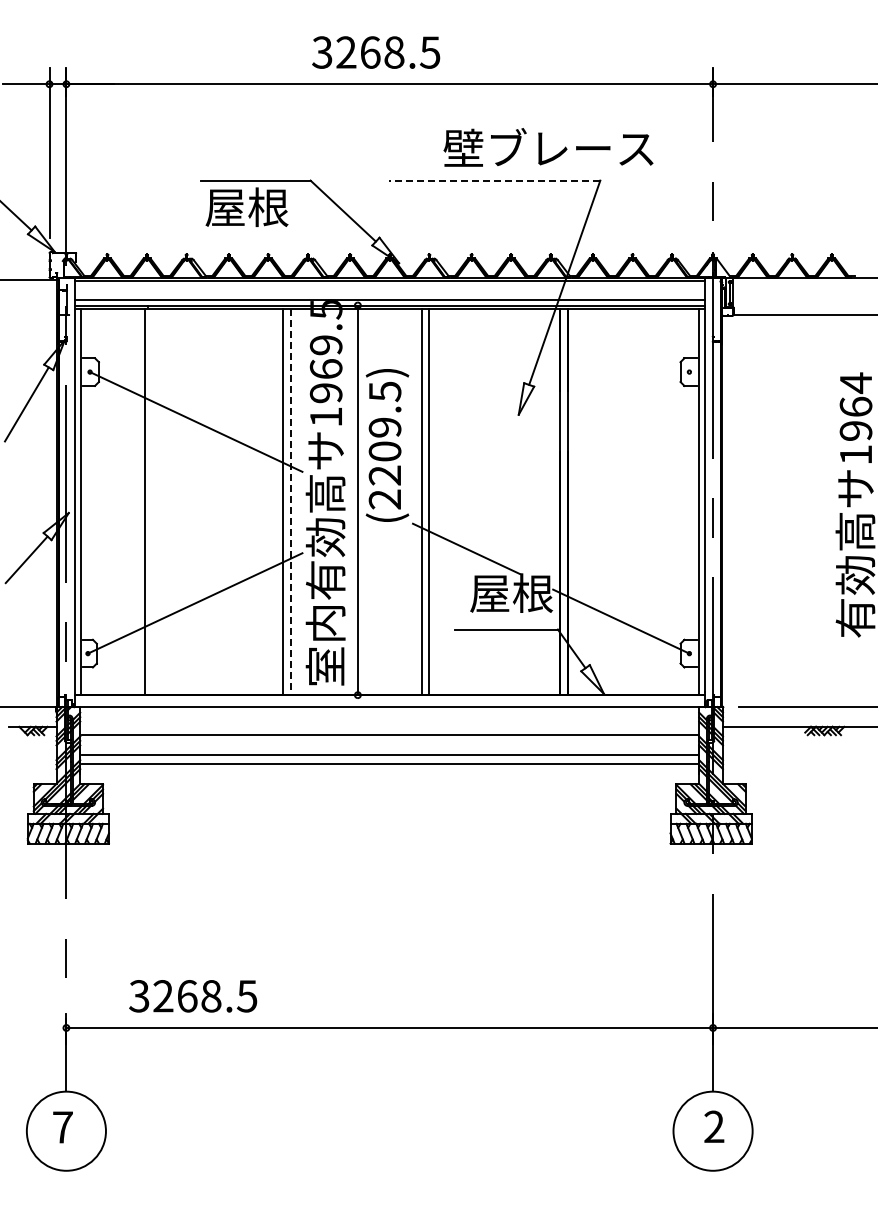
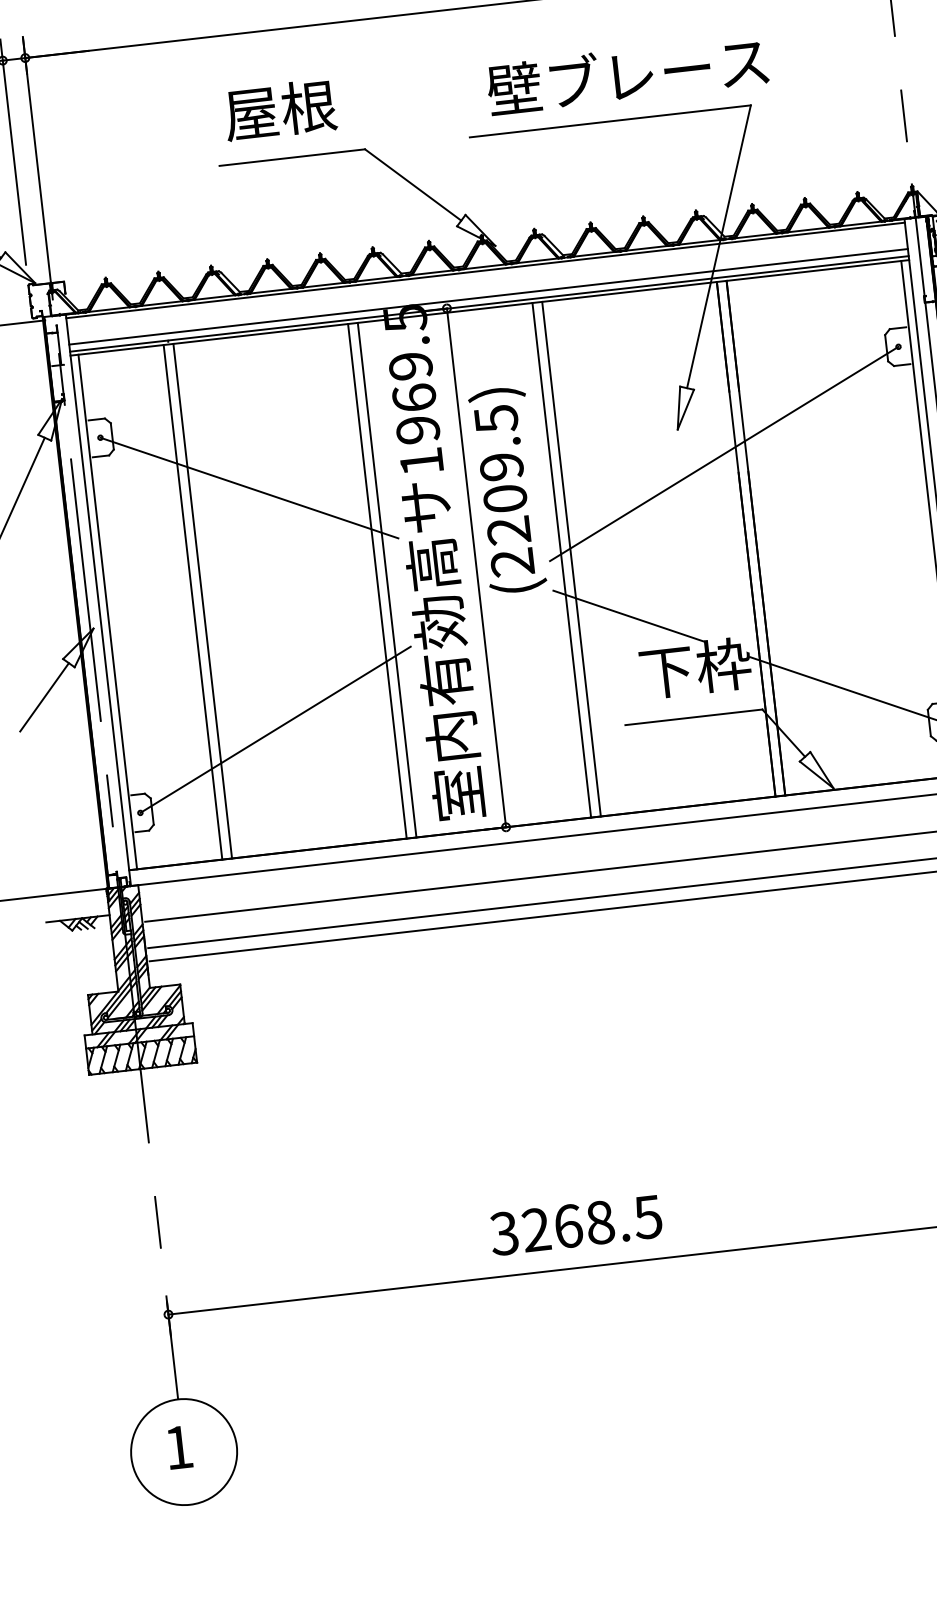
text: (548, 147) -> (627, 74), moved
line: (494, 180) -> (609, 121), dashed -> solid
text: (246, 206) -> (279, 109), moved
line: (550, 436) -> (723, 453), added
line: (152, 501) -> (203, 600), added
line: (290, 502) -> (387, 580), dashed -> solid
text: (511, 592) -> (695, 667), 屋根 -> 下枠
text: (193, 996) -> (576, 1225), moved
text: (62, 1127) -> (178, 1447), 7 -> 1

